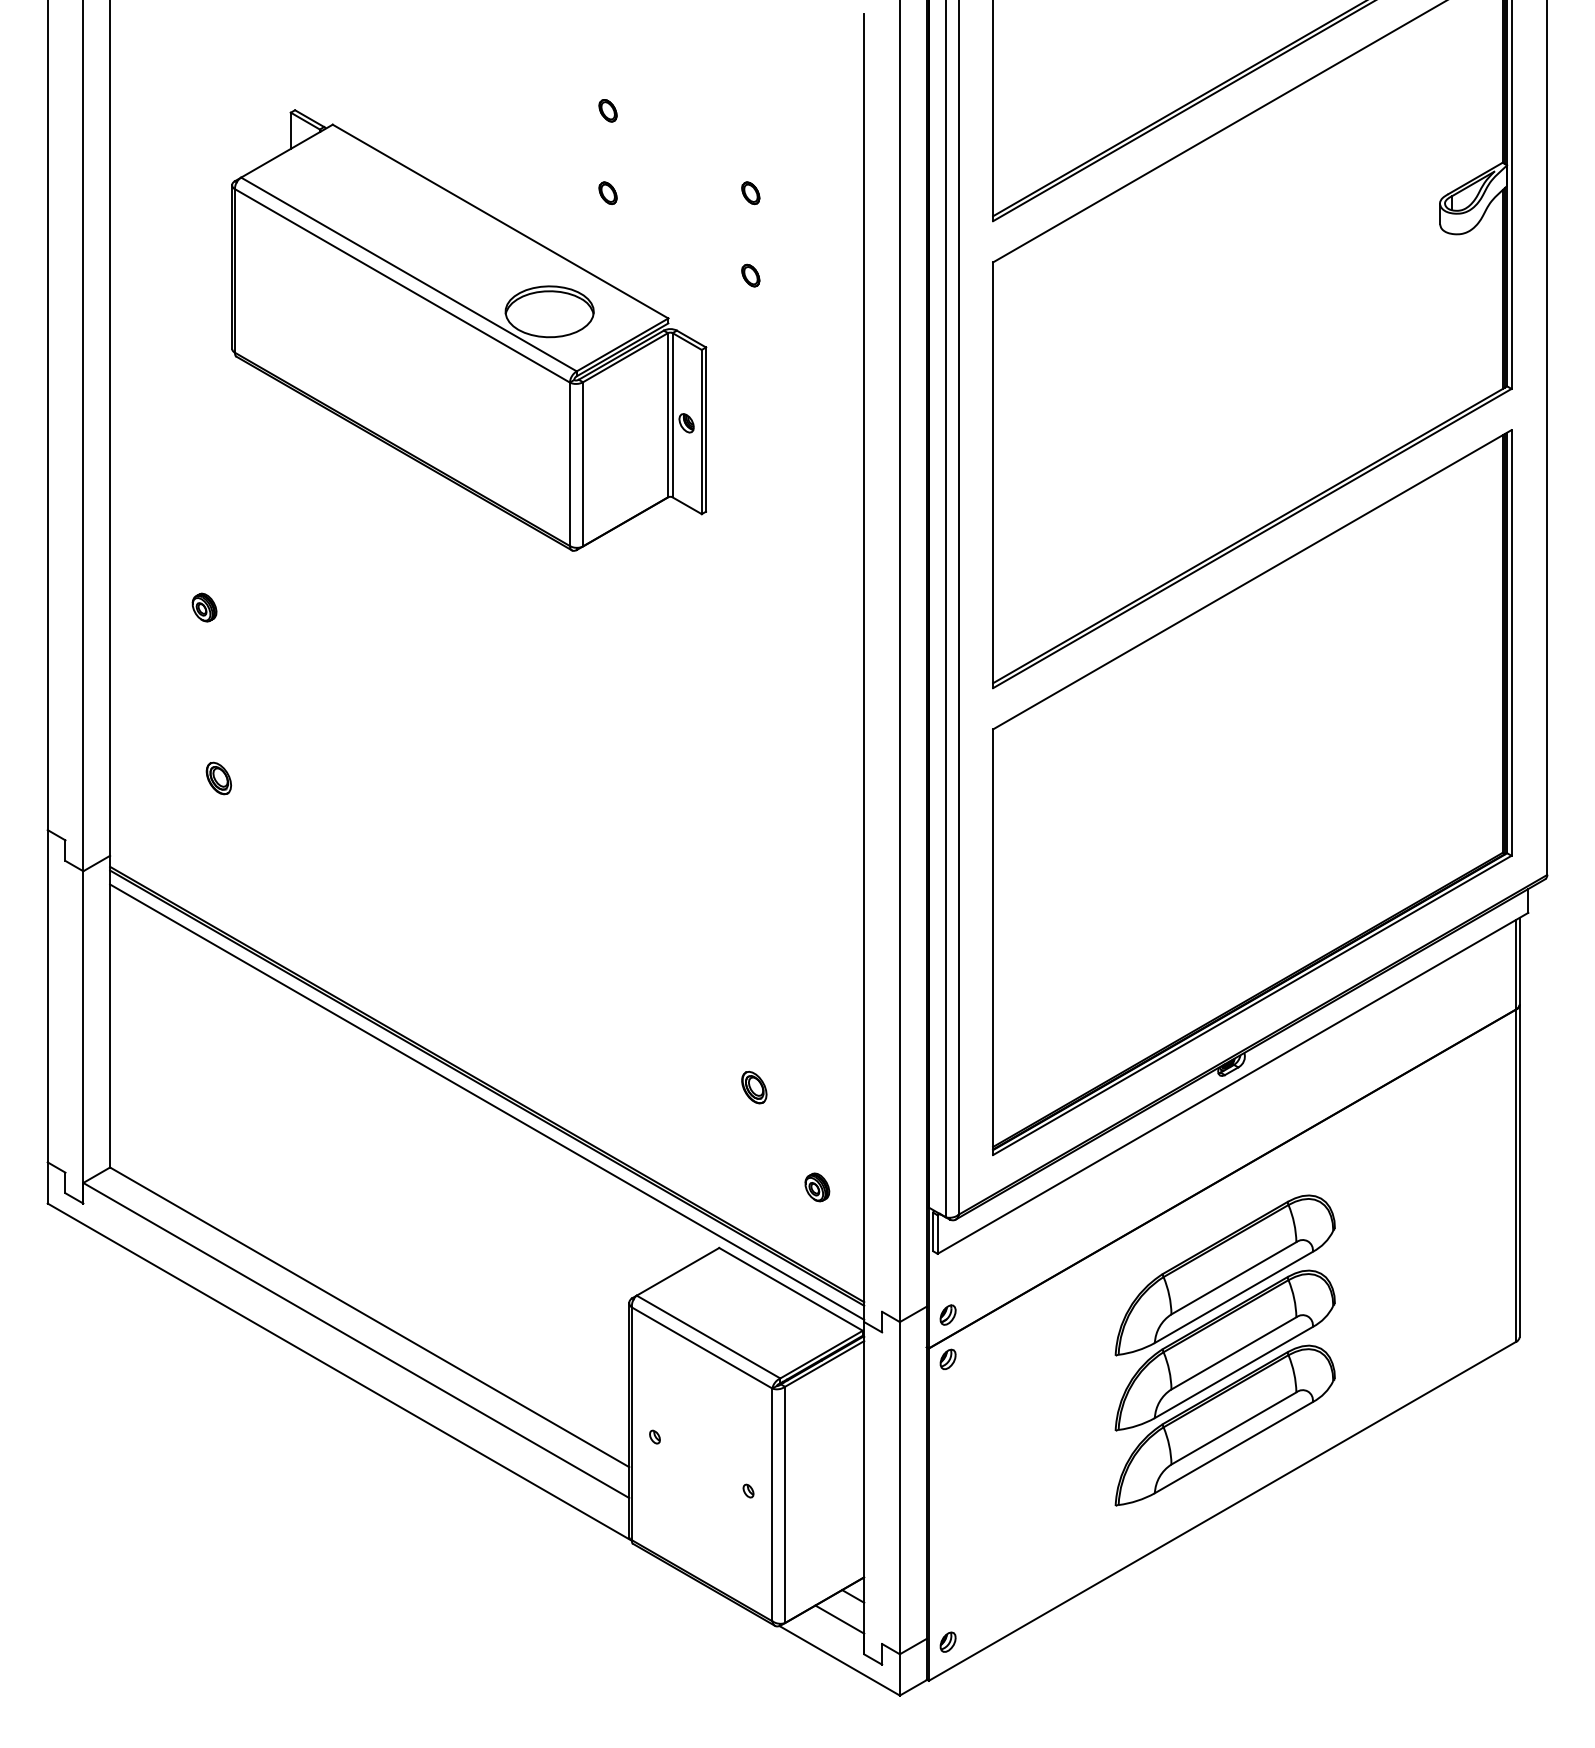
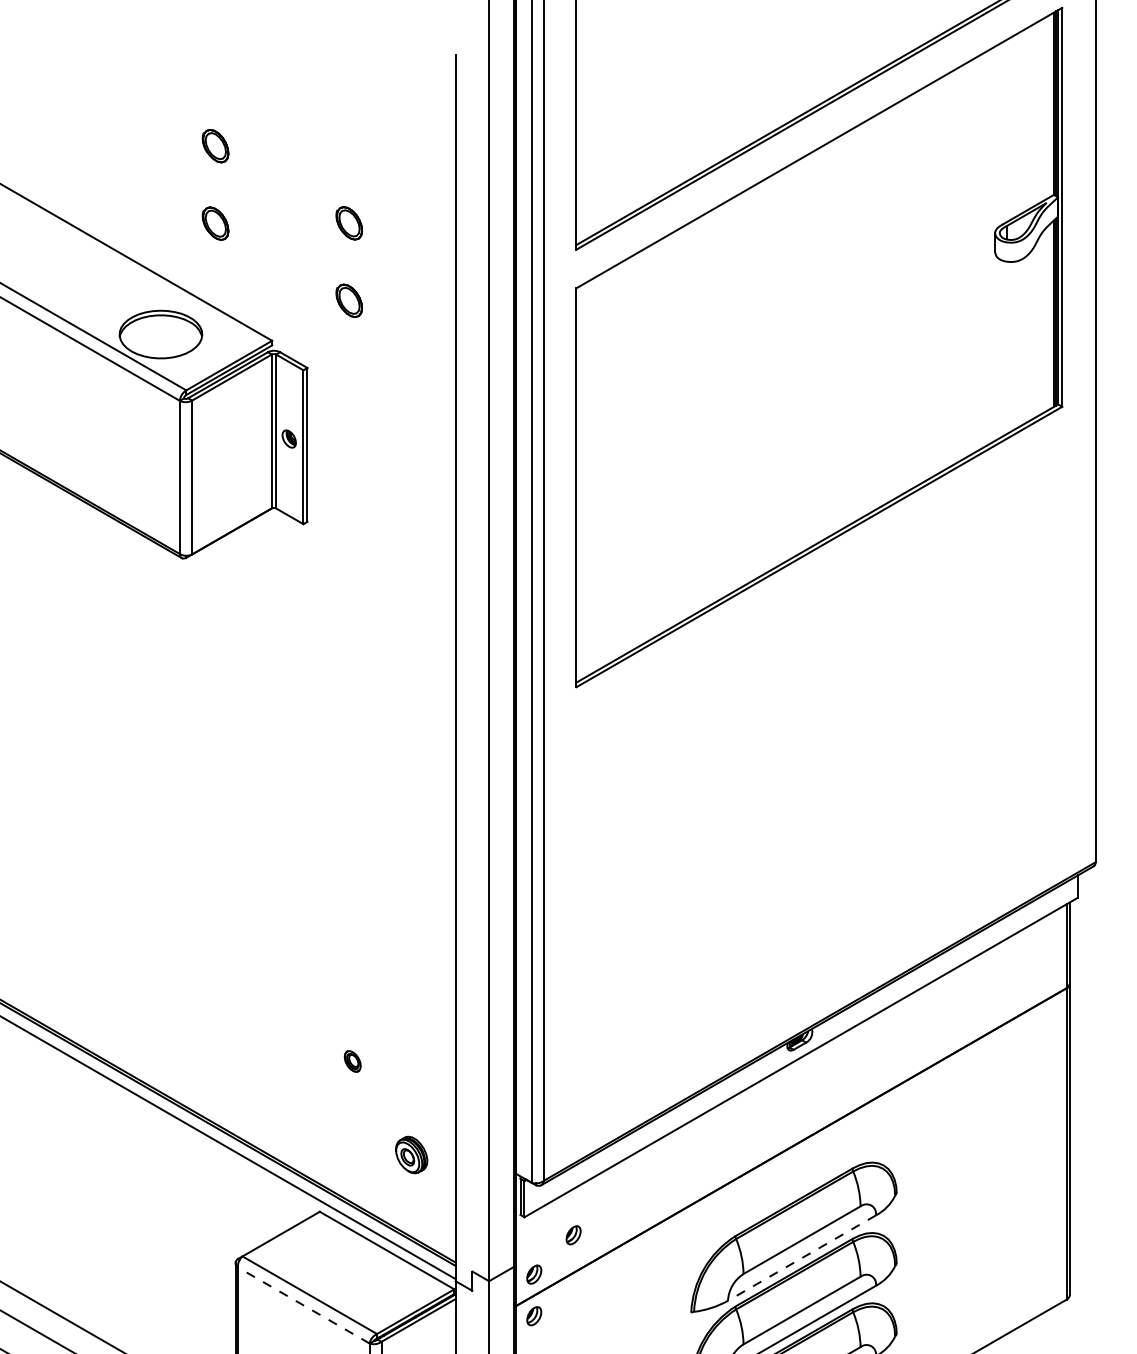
part: (607, 110) -> (215, 145), size x1.6
part: (607, 192) -> (215, 222), size x1.6
part: (750, 193) -> (349, 223), size x1.6
part: (750, 275) -> (349, 300), size x1.6
part: (1252, 792) -> (819, 784), removed
part: (754, 1087) -> (352, 1061), size x0.7
part: (817, 1187) -> (411, 1155), size x1.4
part: (989, 1272) -> (573, 1234), added
line: (1233, 1297) -> (801, 1258), solid -> dashed
line: (701, 1347) -> (303, 1305), solid -> dashed

